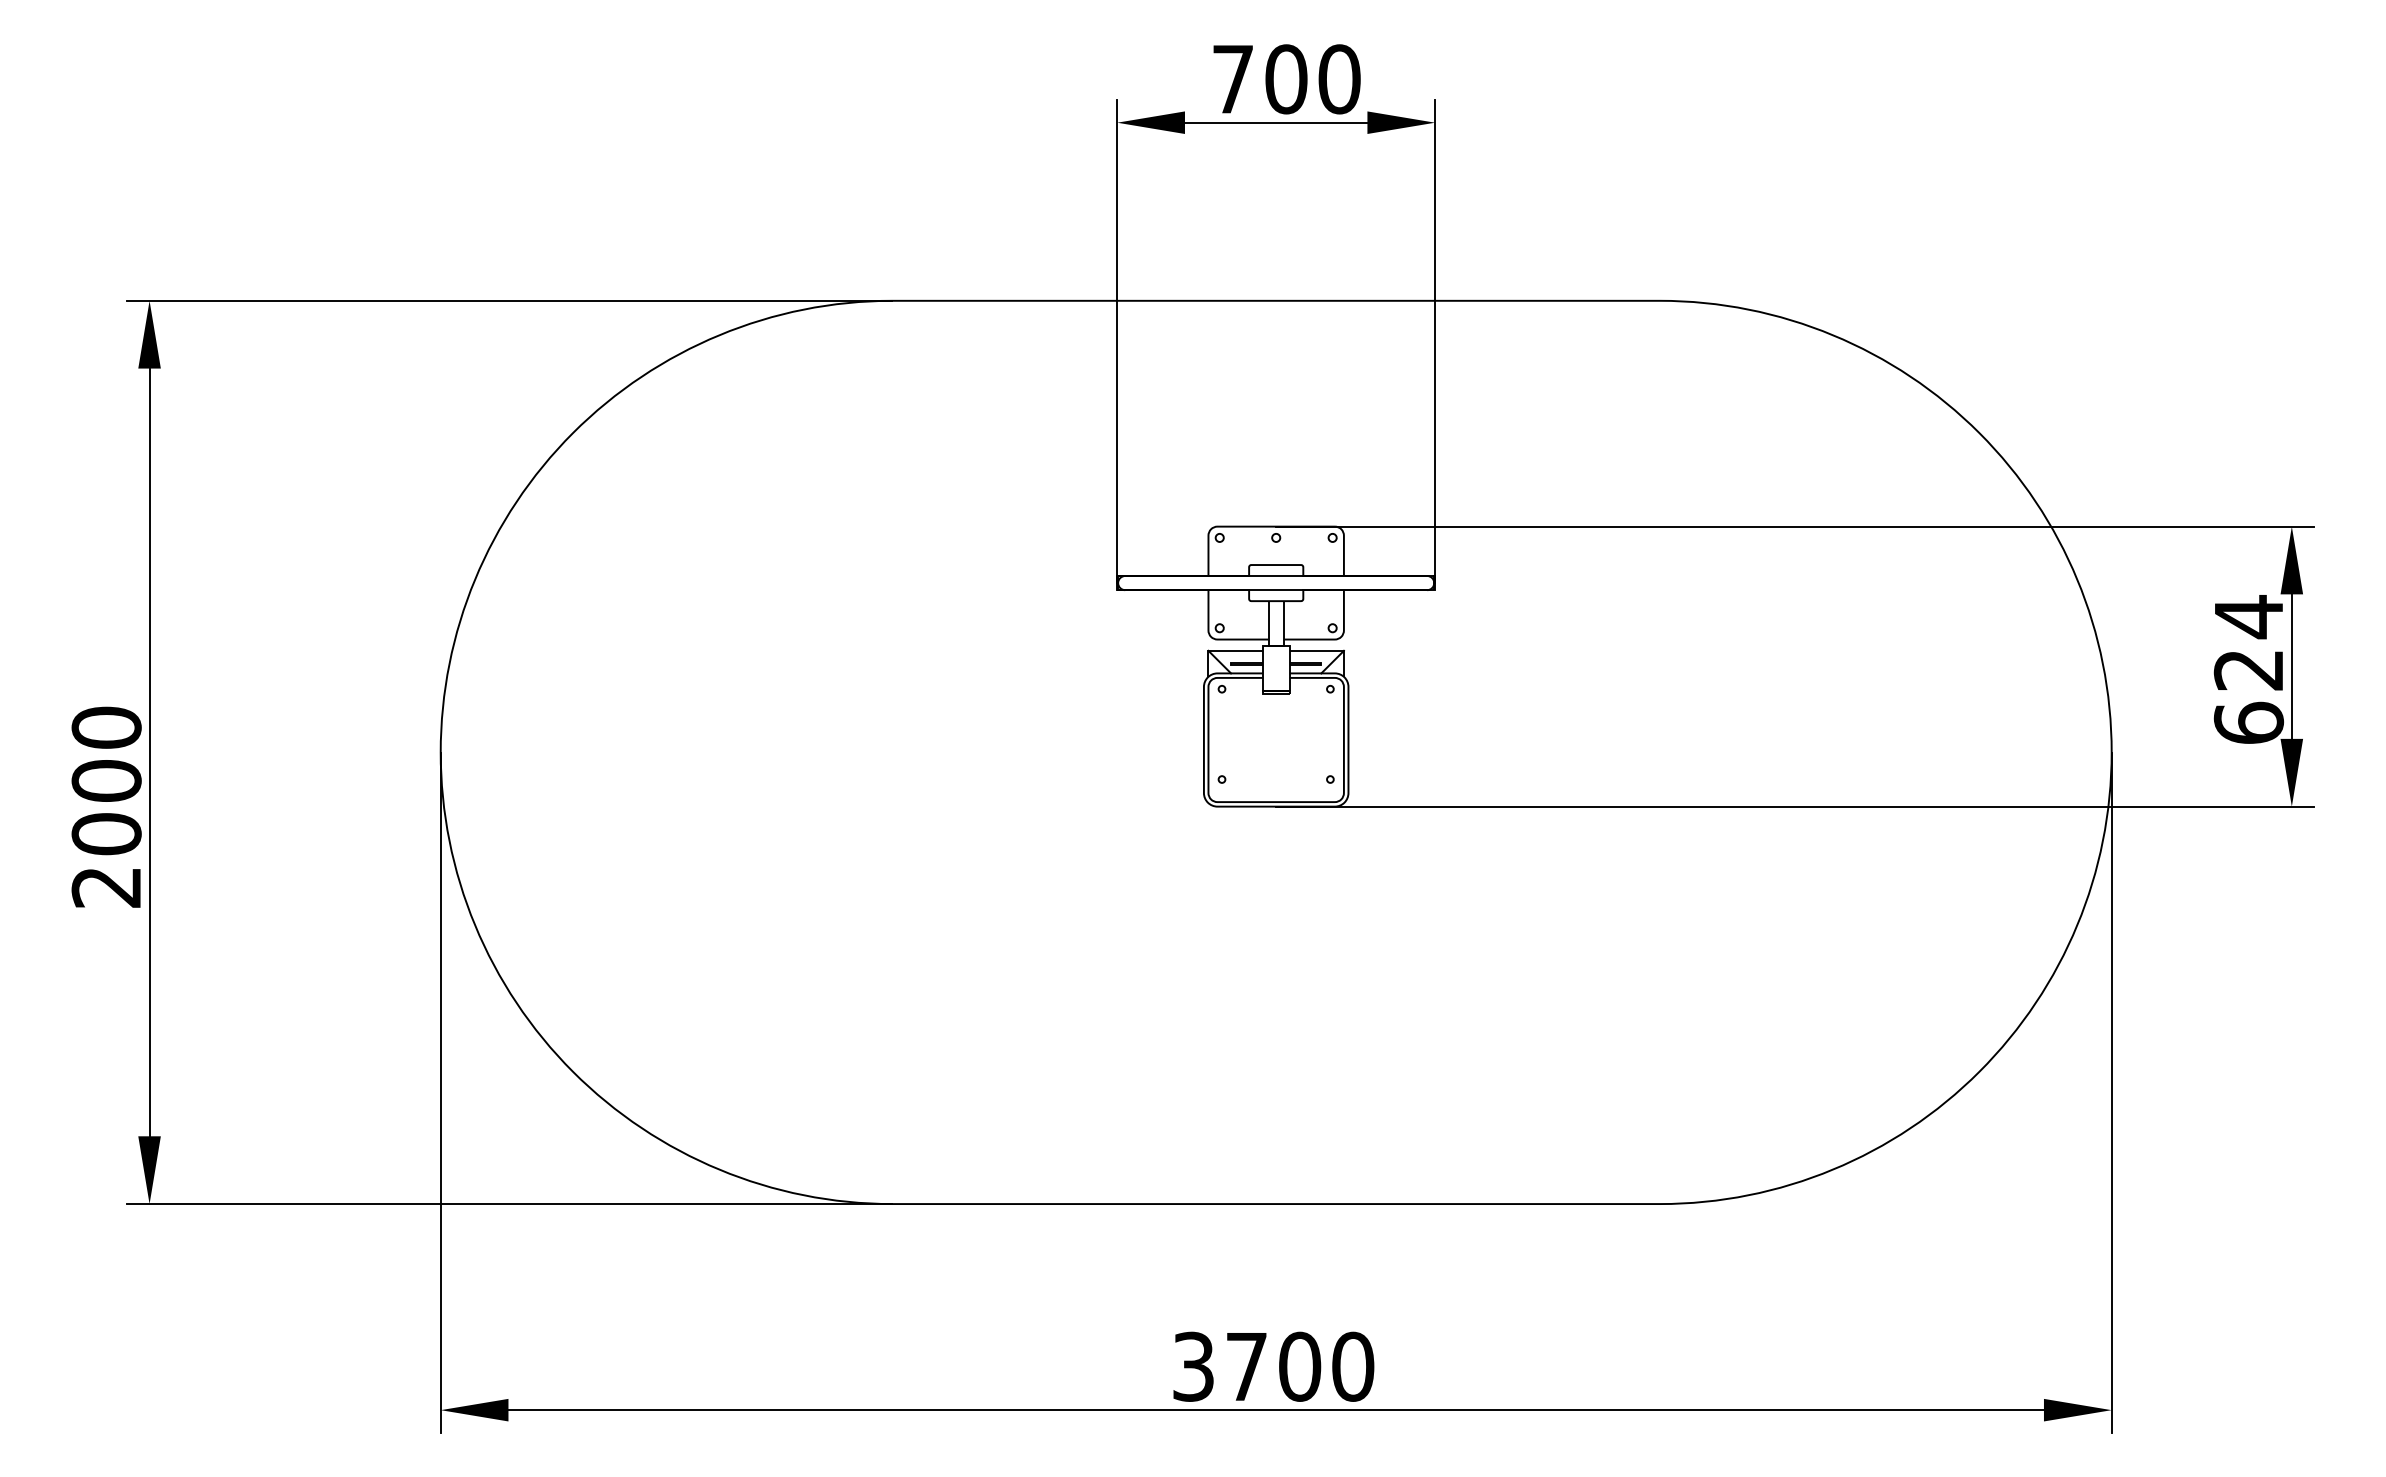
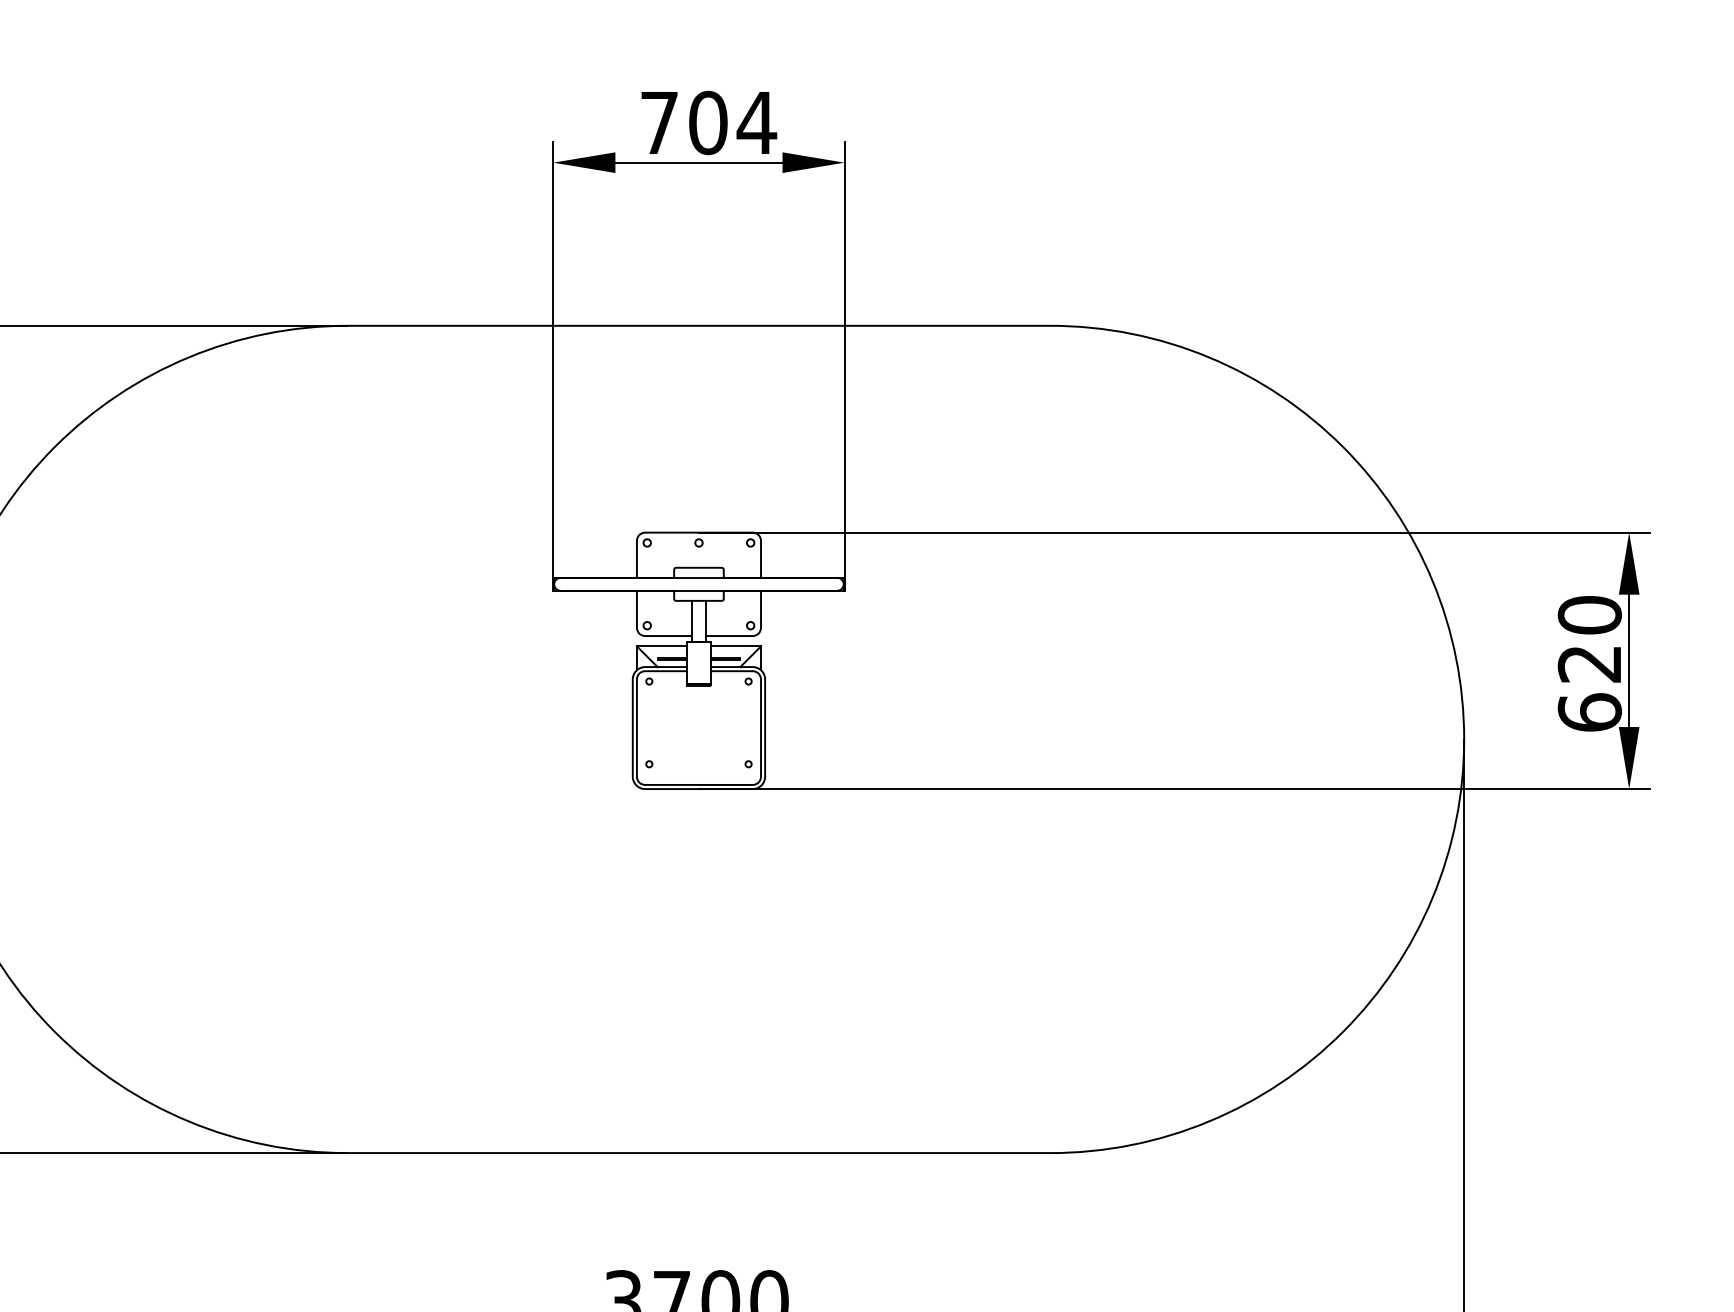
text: (1339, 79) -> (756, 123), 700 -> 704
text: (2248, 617) -> (1589, 615), 624 -> 620

